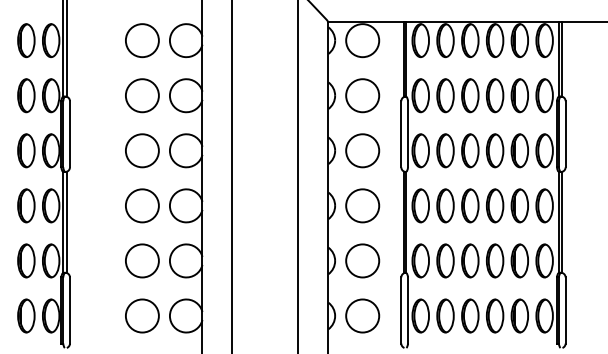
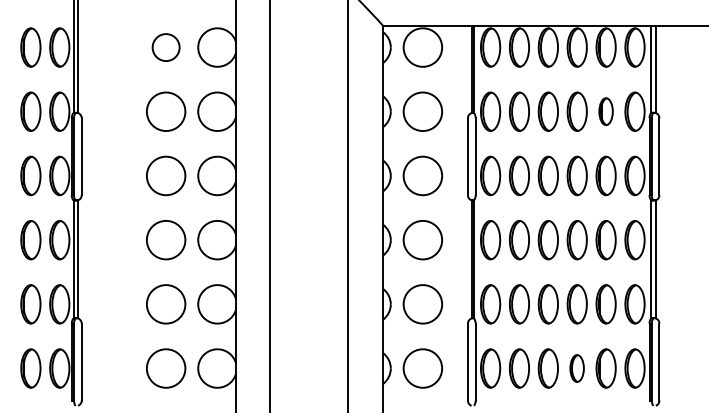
circle: (141, 40) -> (165, 47), size x0.7
part: (519, 95) -> (605, 111), size x0.7
part: (494, 315) -> (576, 368), size x0.7

